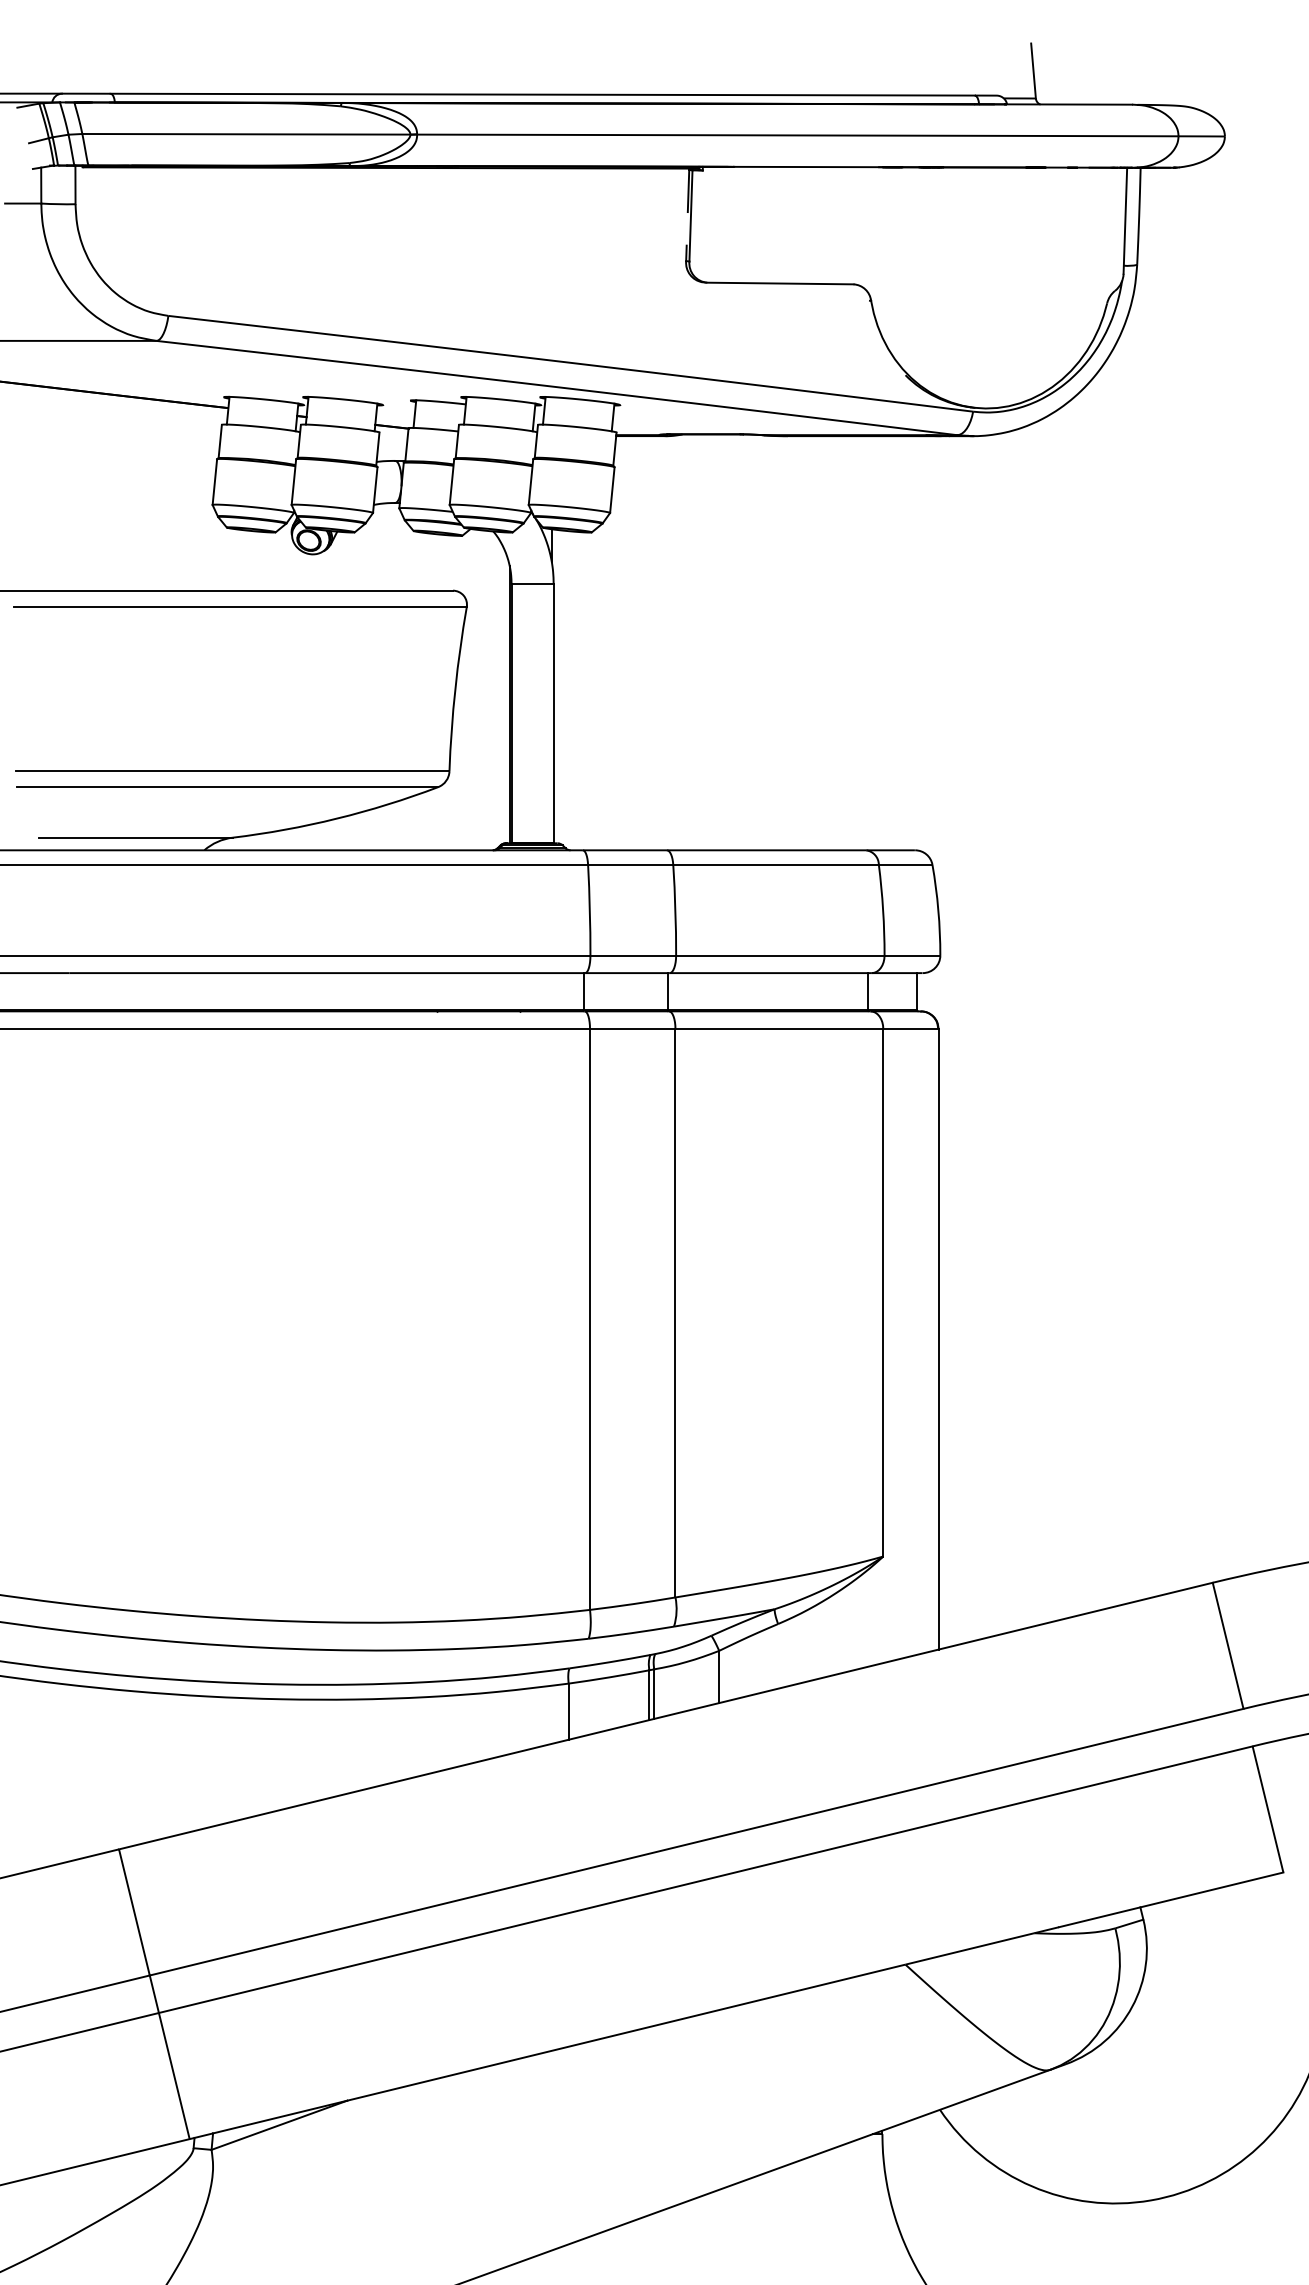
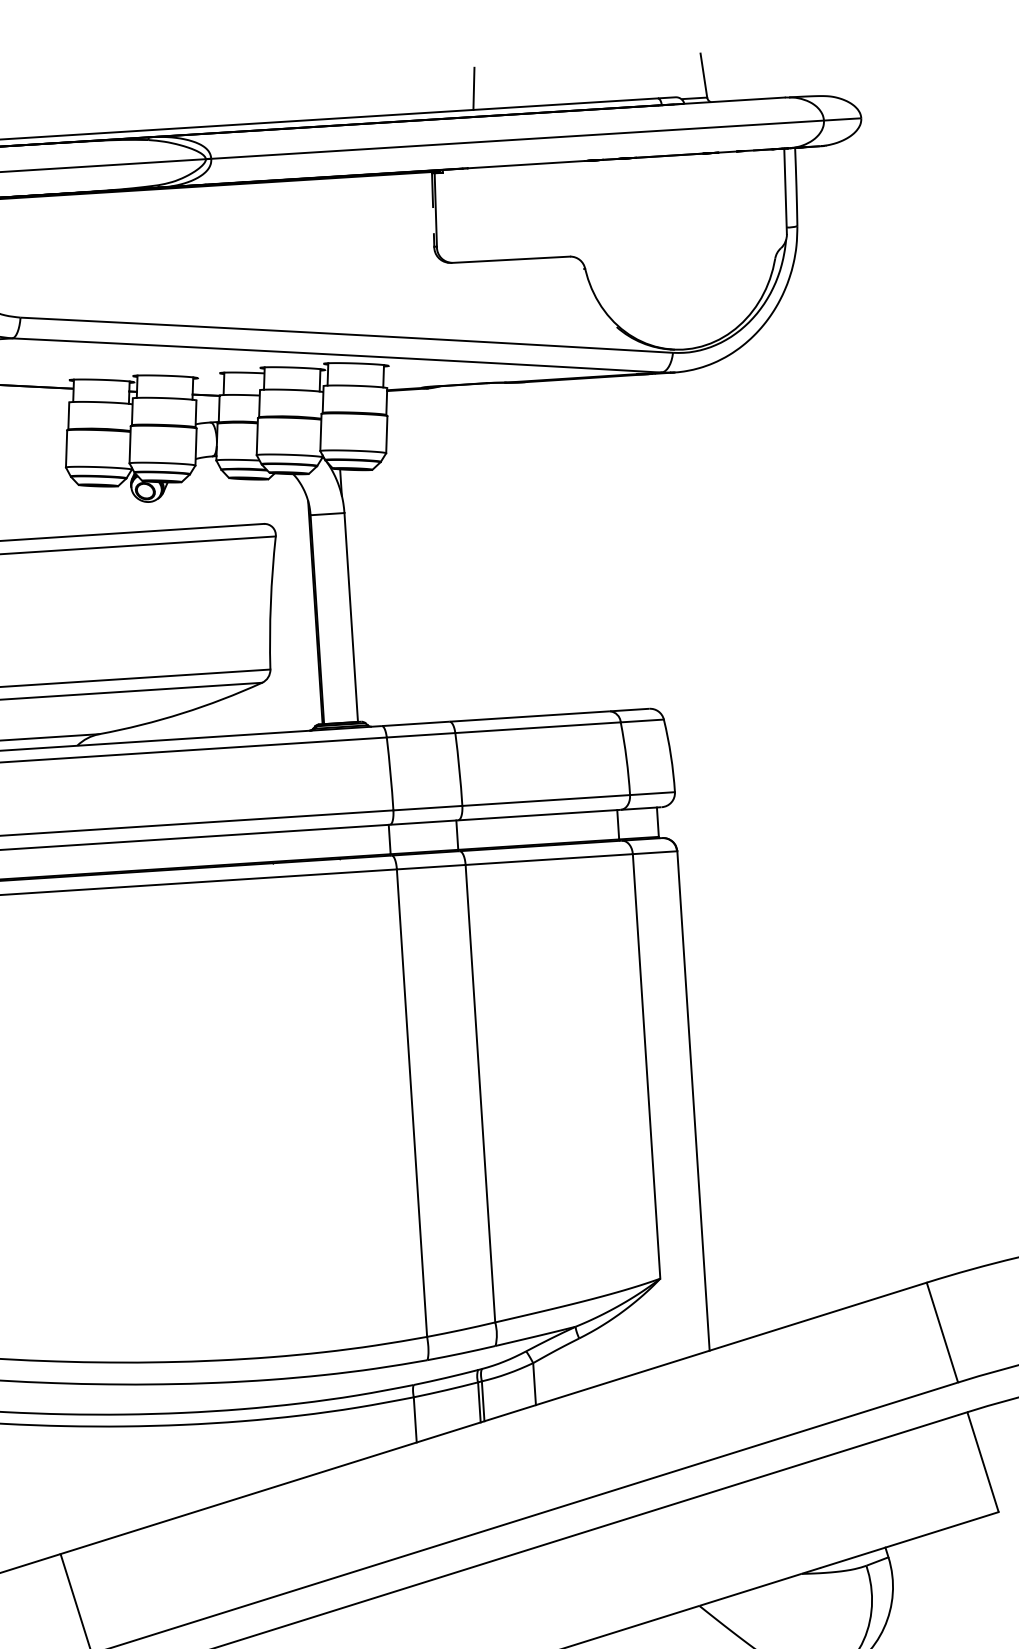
line: (747, 69) -> (473, 89), added

